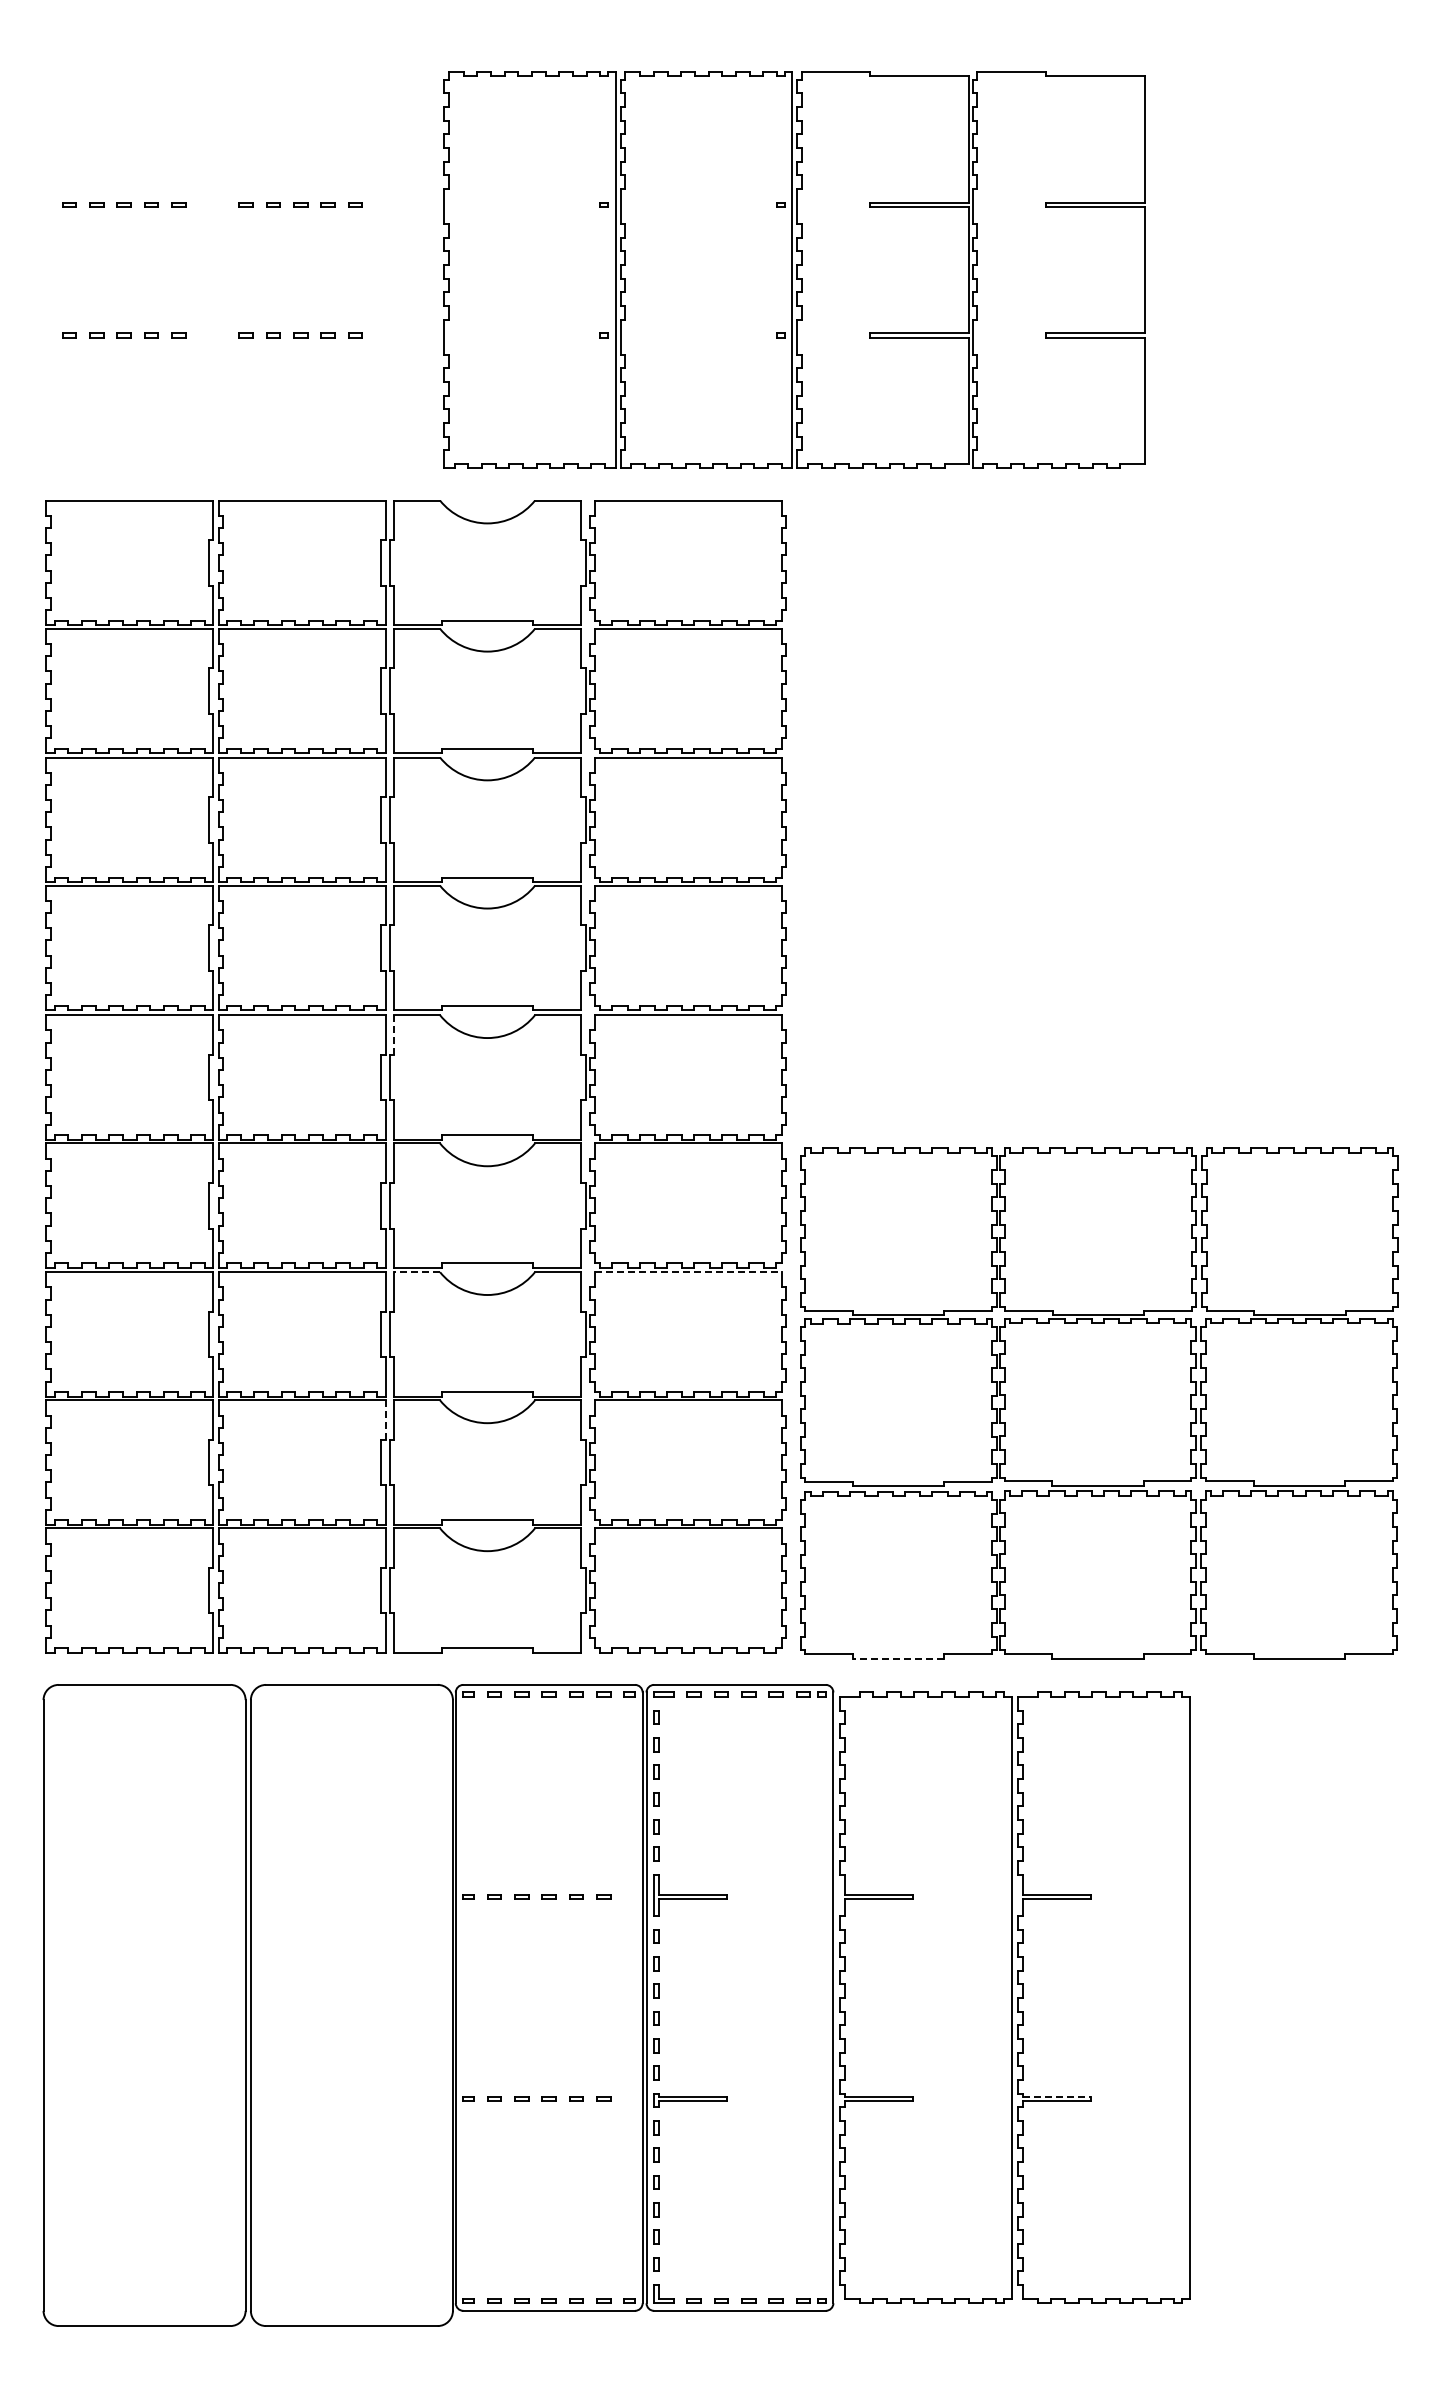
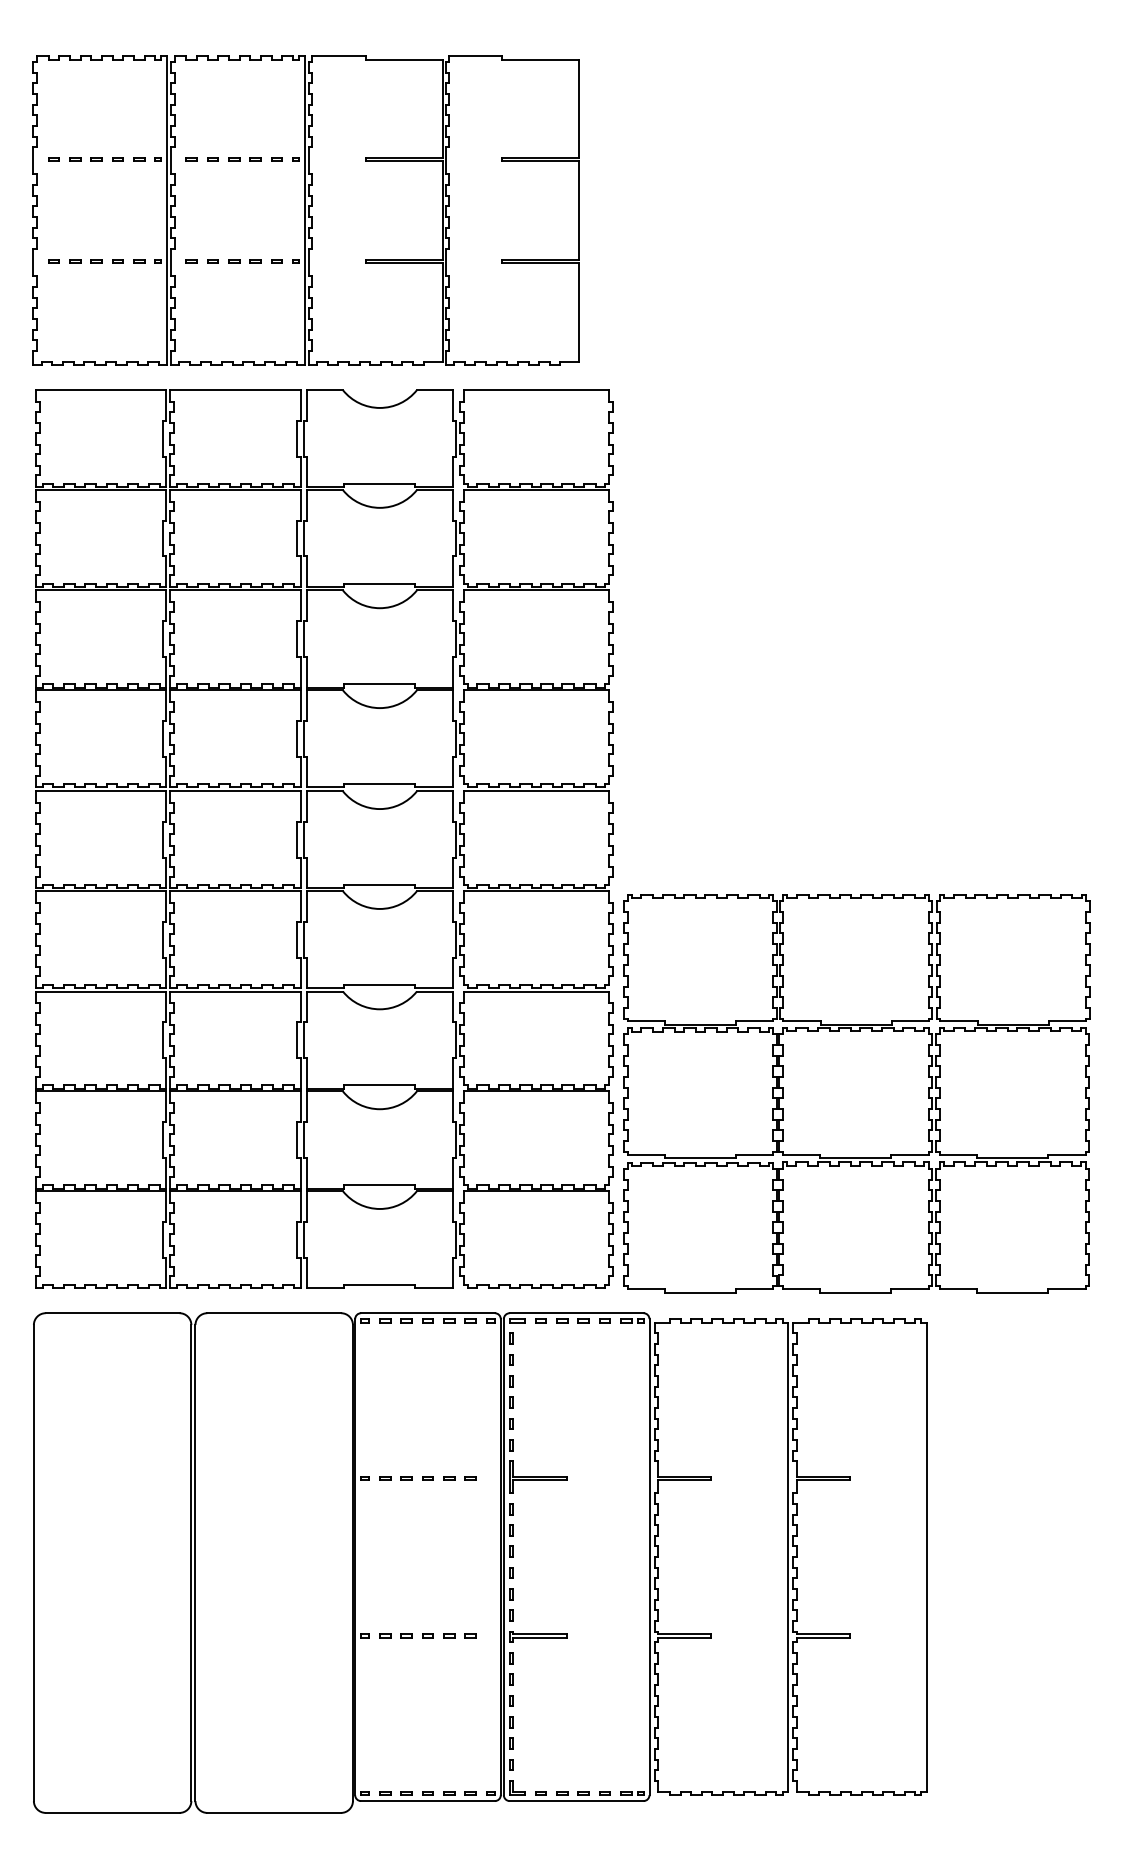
part: (794, 269) -> (306, 210), moved
line: (394, 1035) -> (307, 807), dashed -> solid
line: (417, 1272) -> (325, 991), dashed -> solid
line: (688, 1272) -> (536, 991), dashed -> solid
line: (385, 1420) -> (300, 1107), dashed -> solid
line: (898, 1658) -> (700, 1292), dashed -> solid
line: (1057, 2096) -> (824, 1634), dashed -> solid

